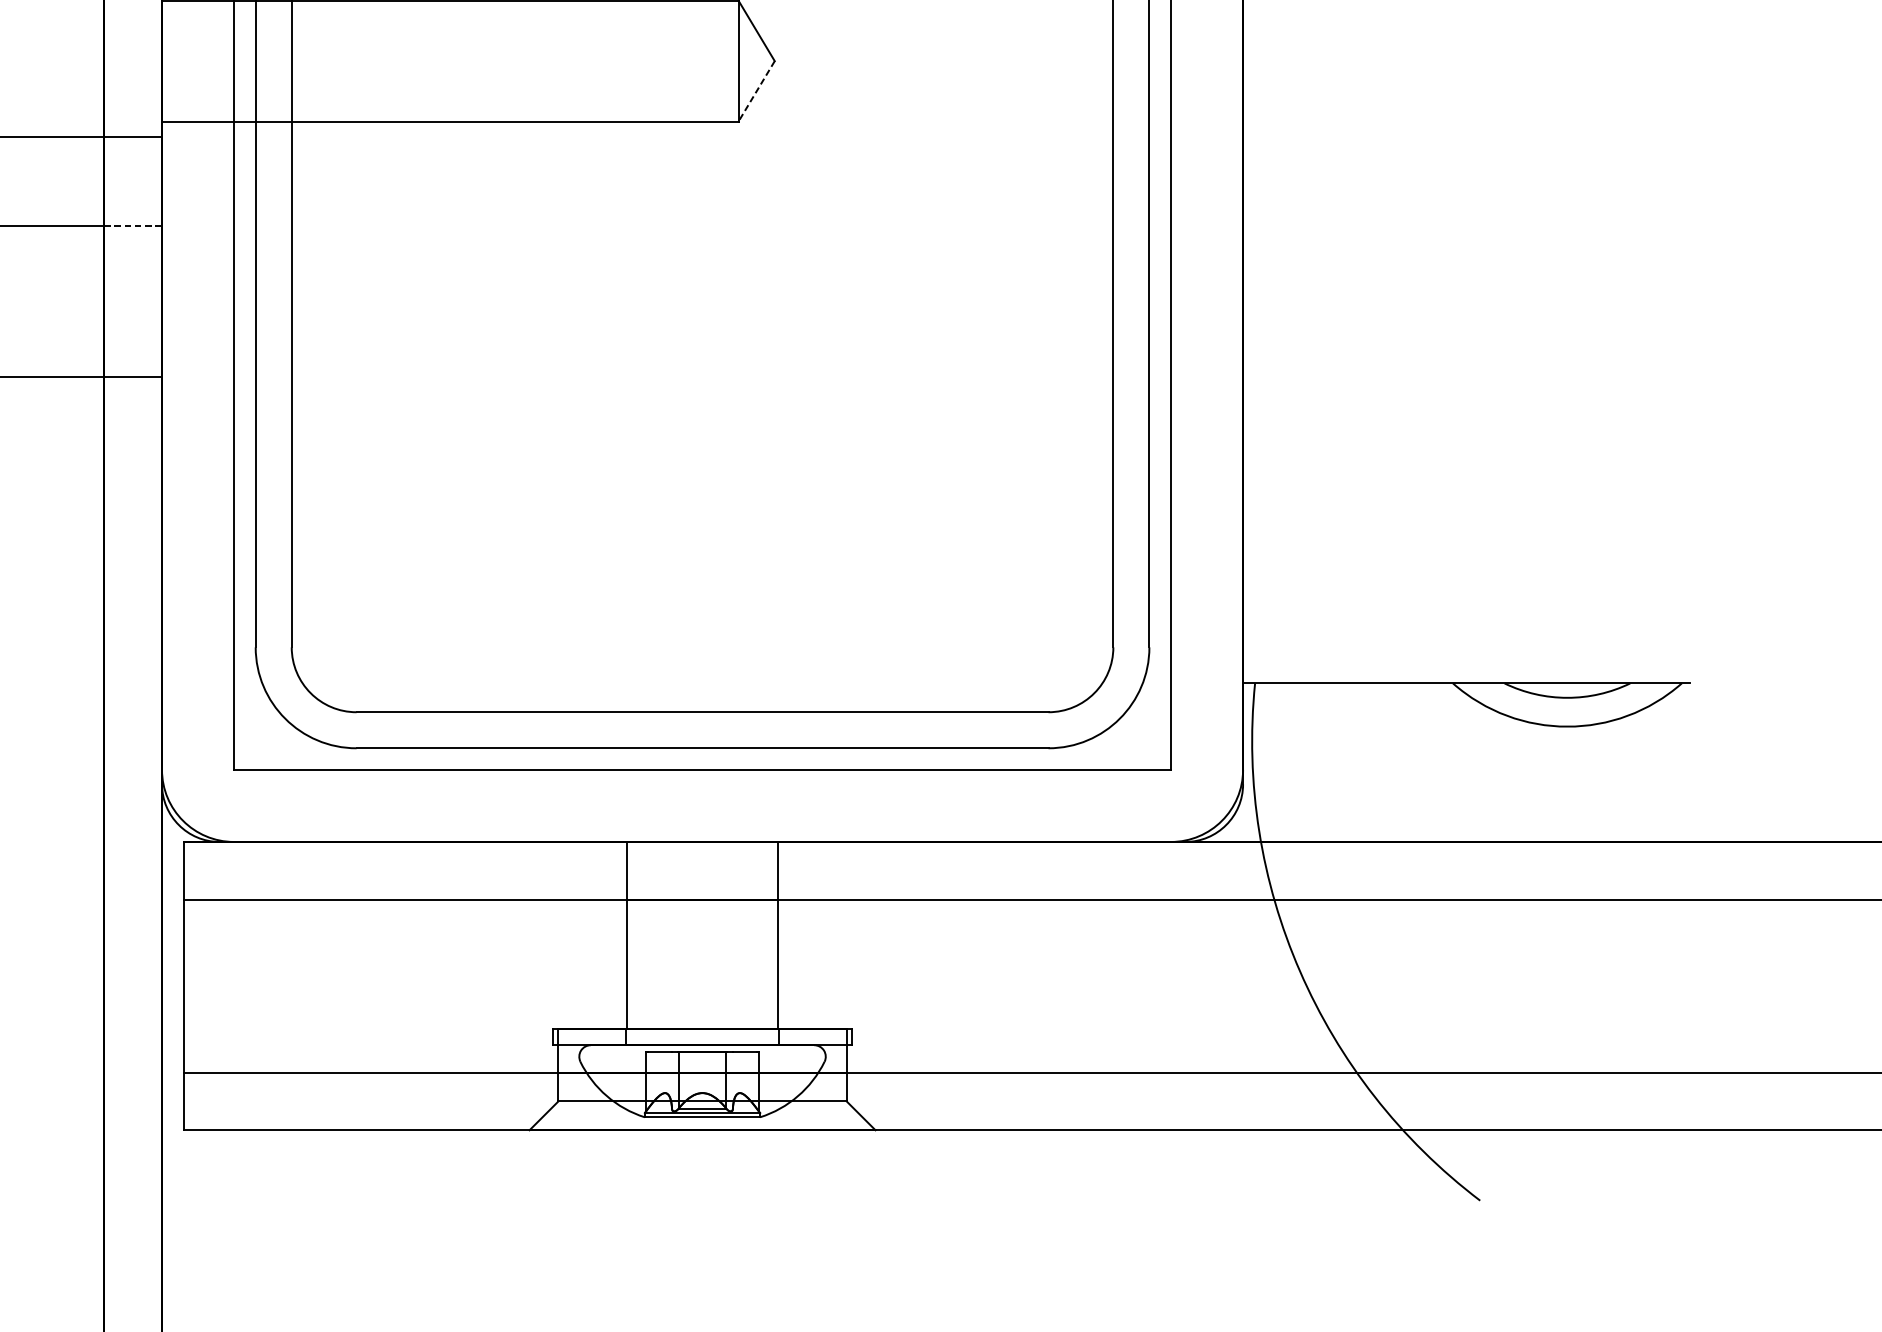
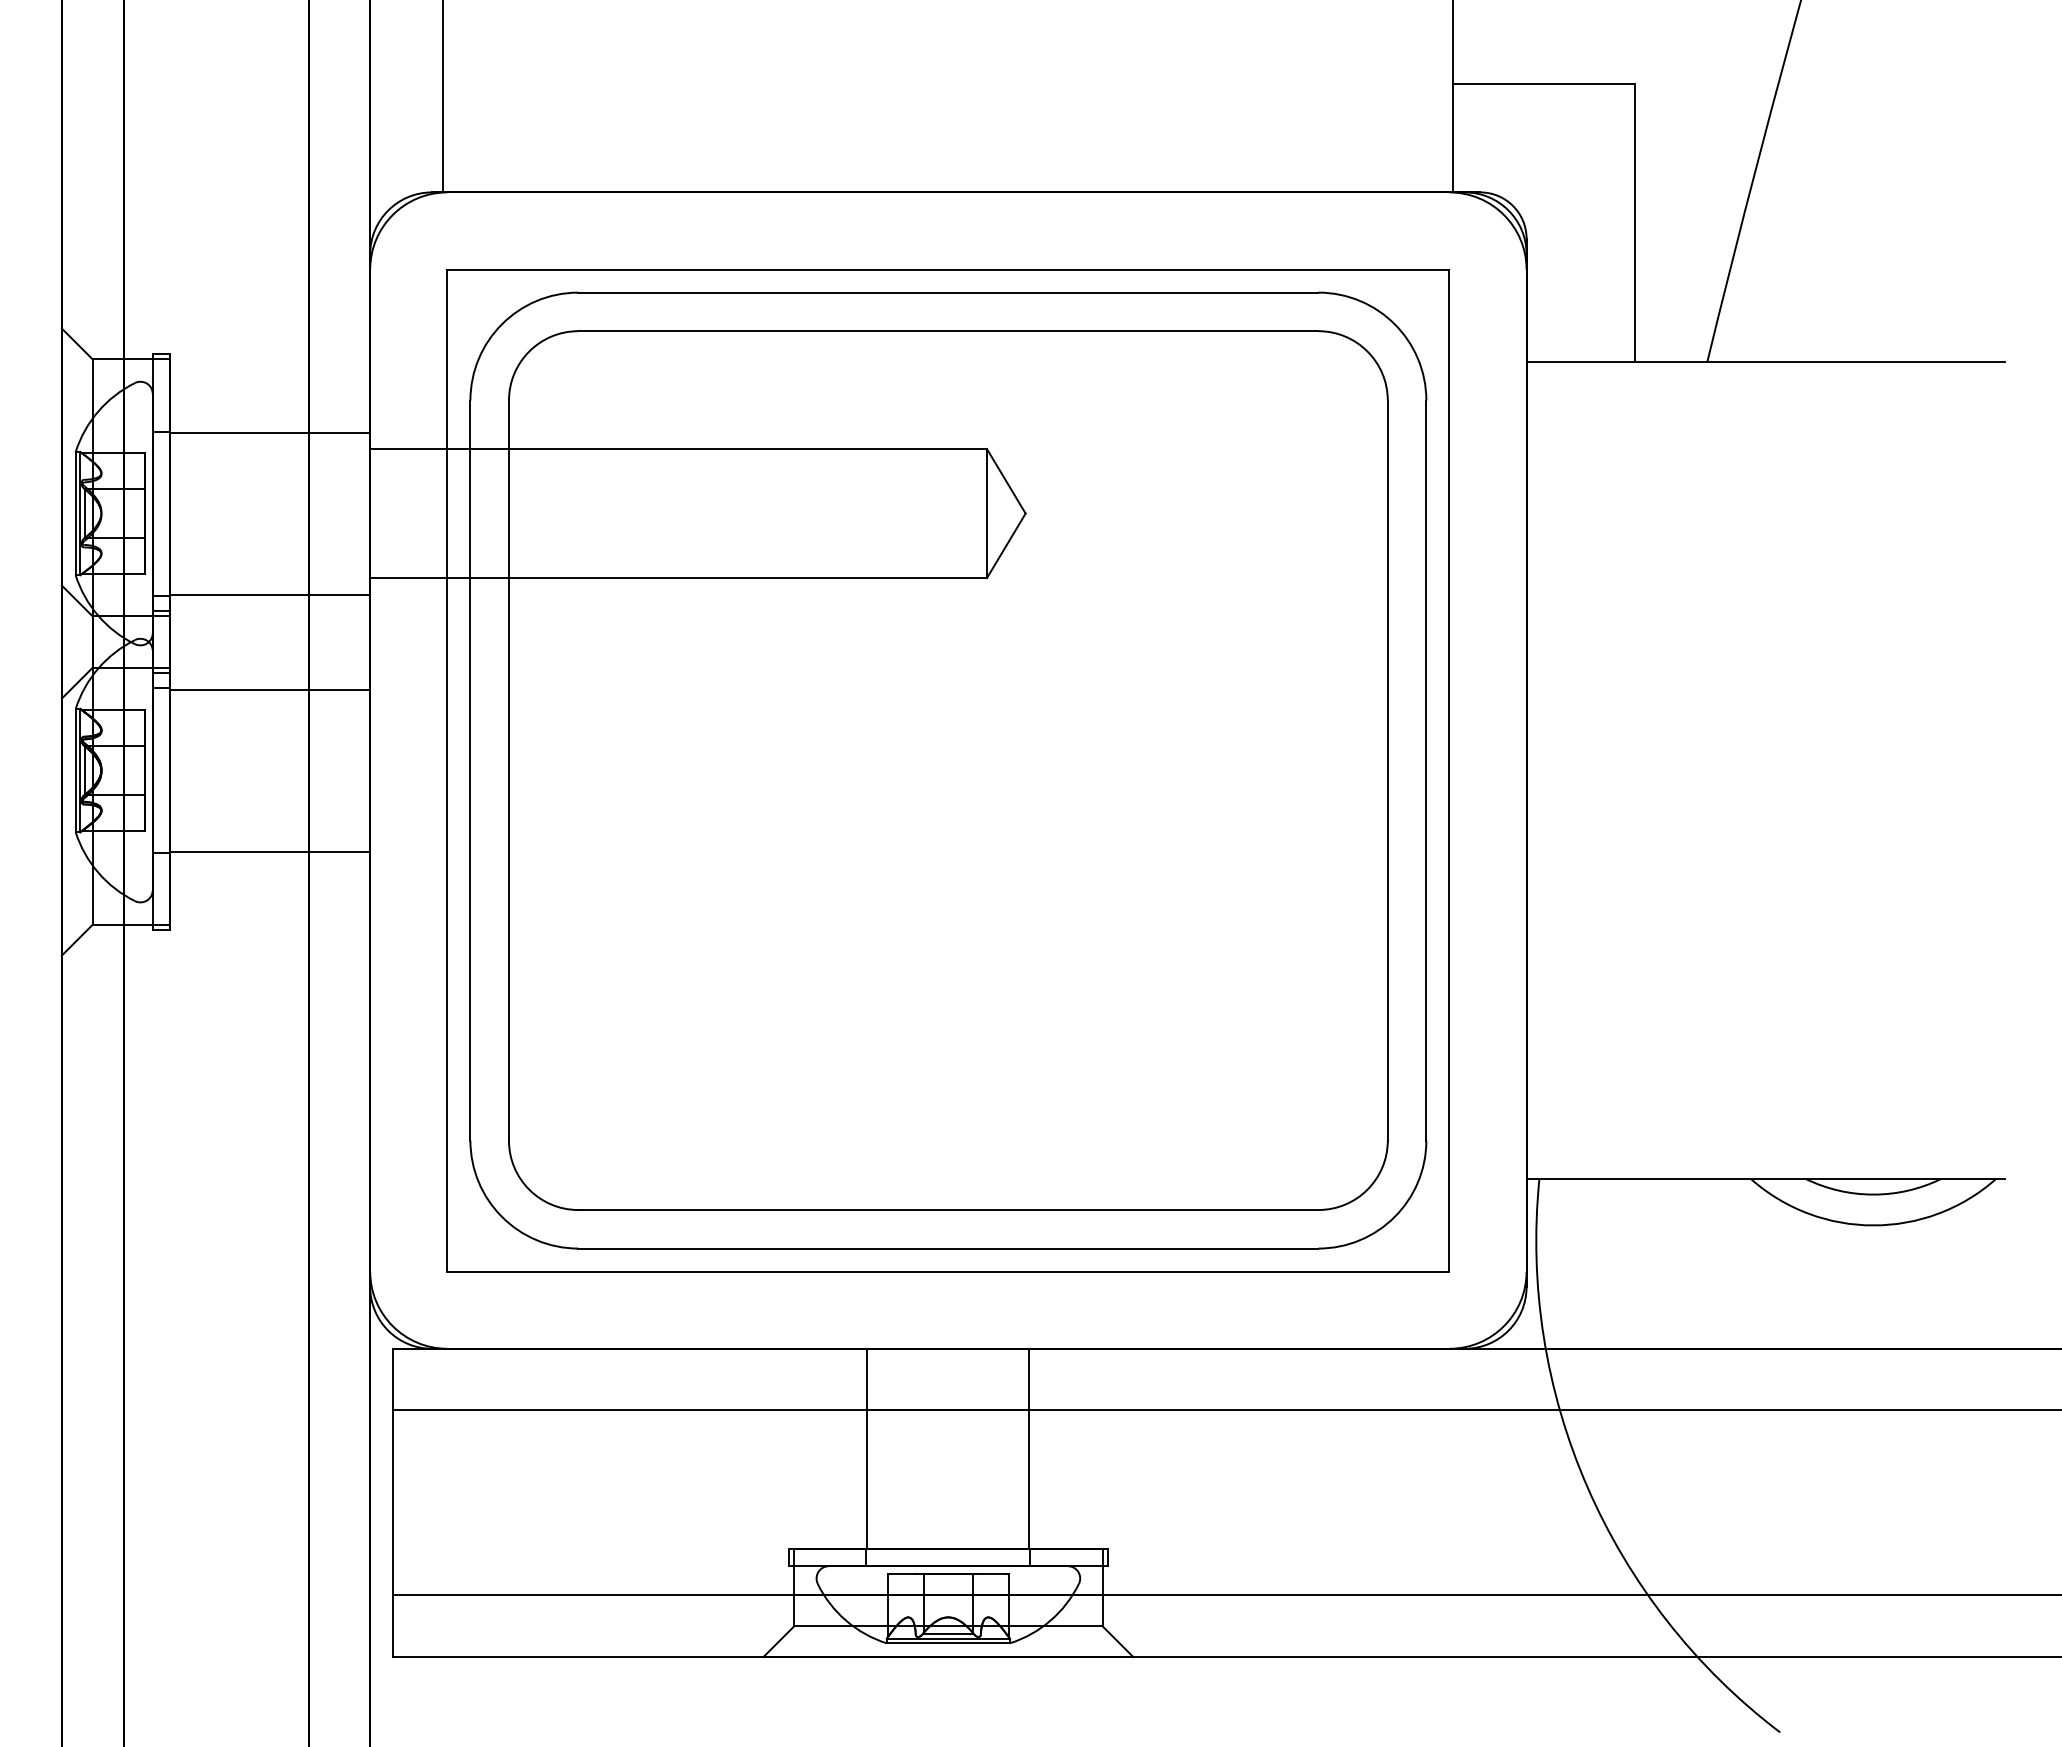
line: (756, 90) -> (1006, 545), dashed -> solid
line: (133, 225) -> (339, 689), dashed -> solid

